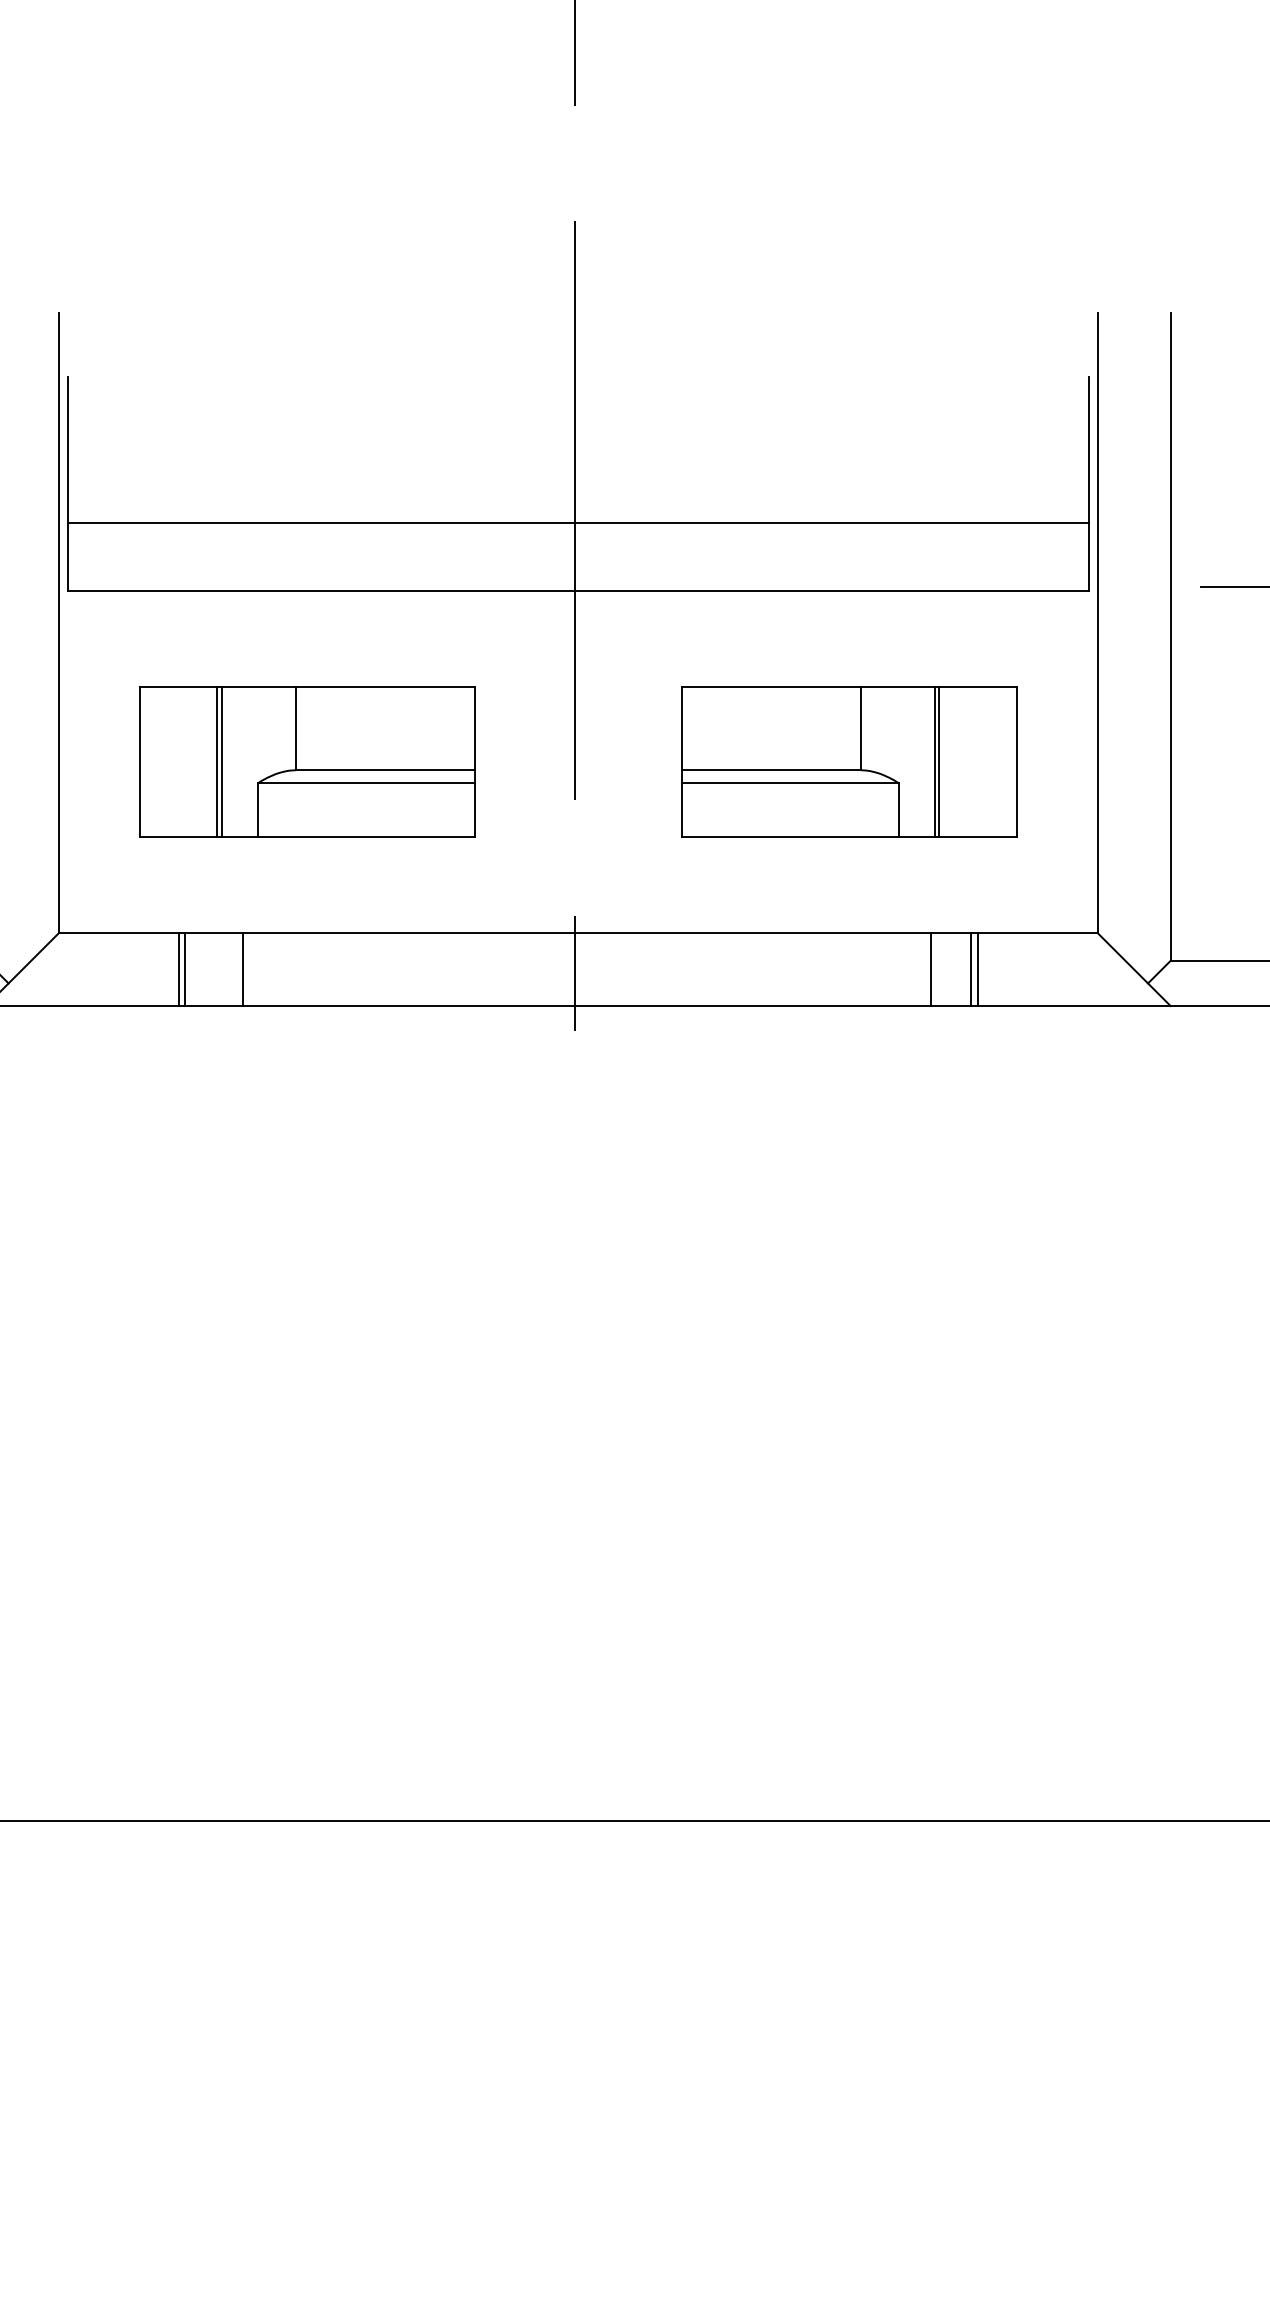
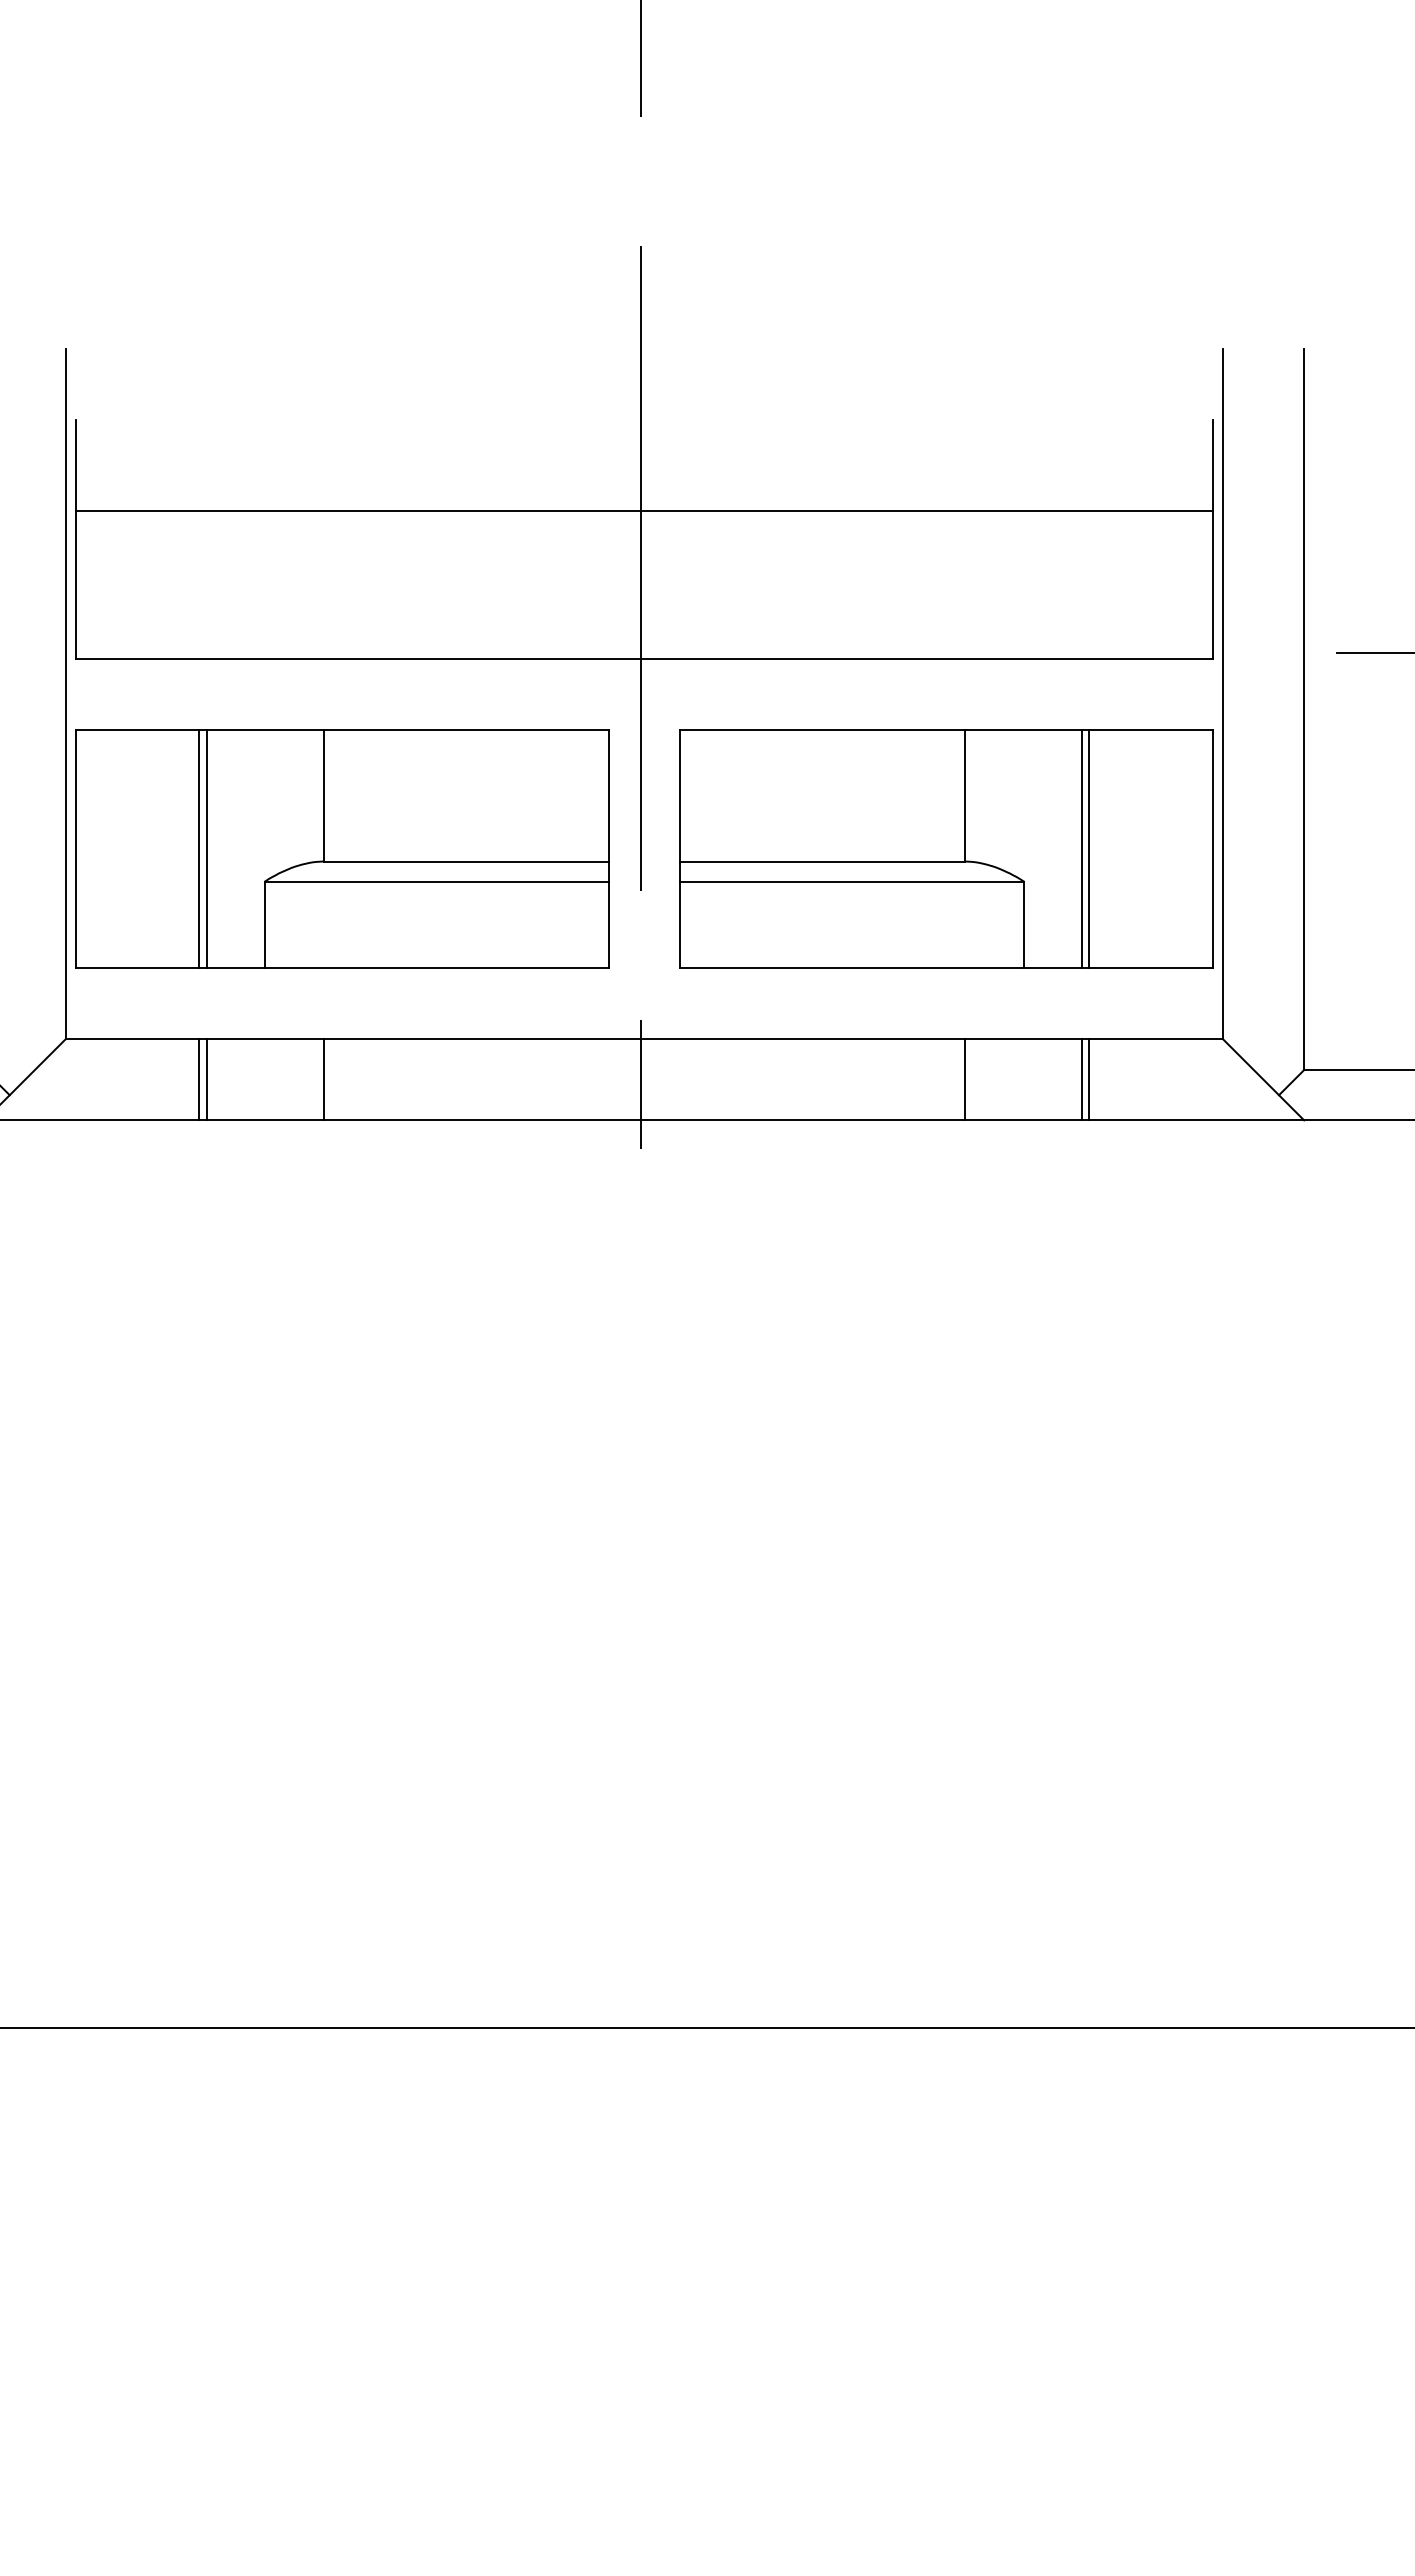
line: (577, 523) -> (643, 511), moved
part: (307, 761) -> (342, 848), size x1.43
part: (849, 761) -> (946, 848), size x1.43
line: (243, 969) -> (324, 1079), moved
line: (931, 969) -> (964, 1079), moved

